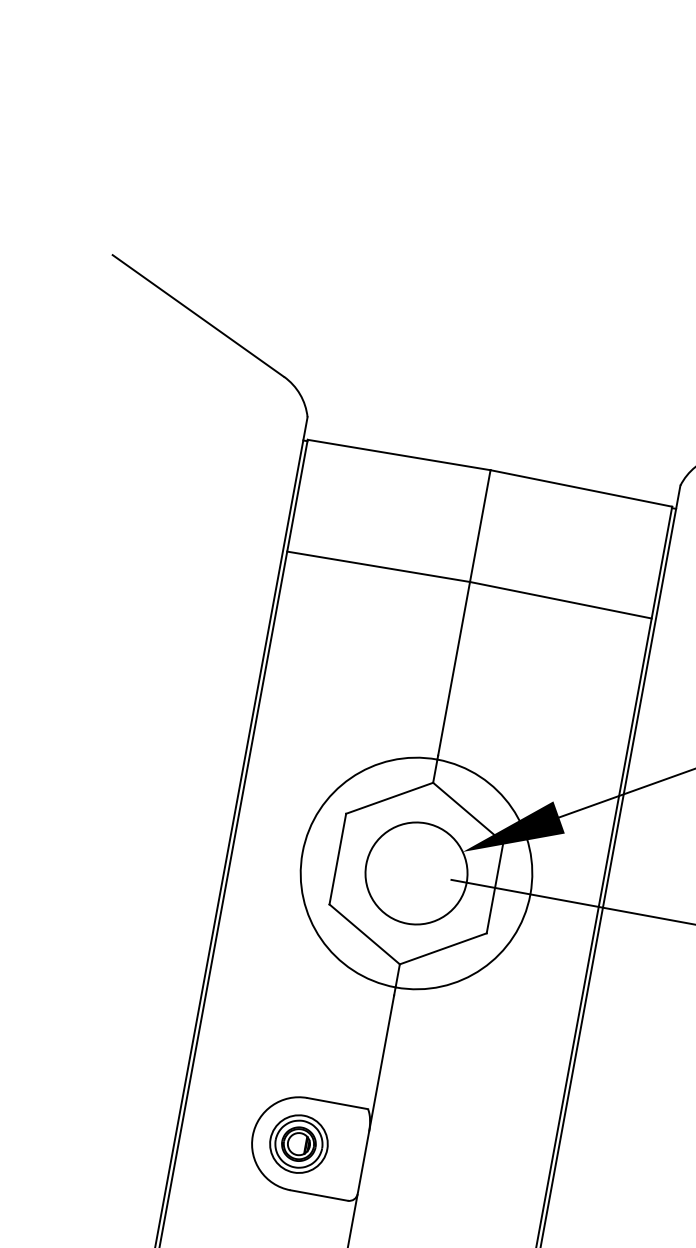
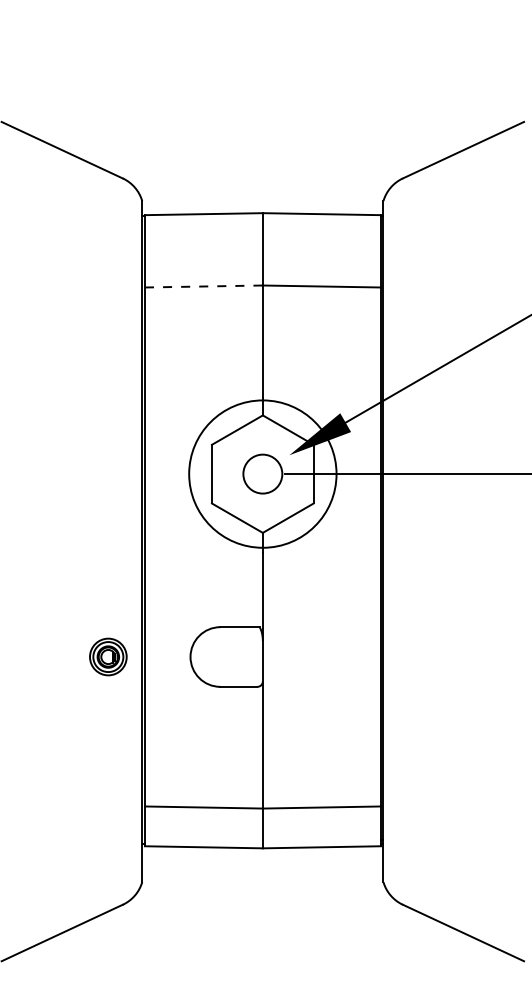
line: (377, 566) -> (203, 286), solid -> dashed
circle: (416, 872) -> (262, 473), size x0.6
part: (299, 1143) -> (108, 656), moved

